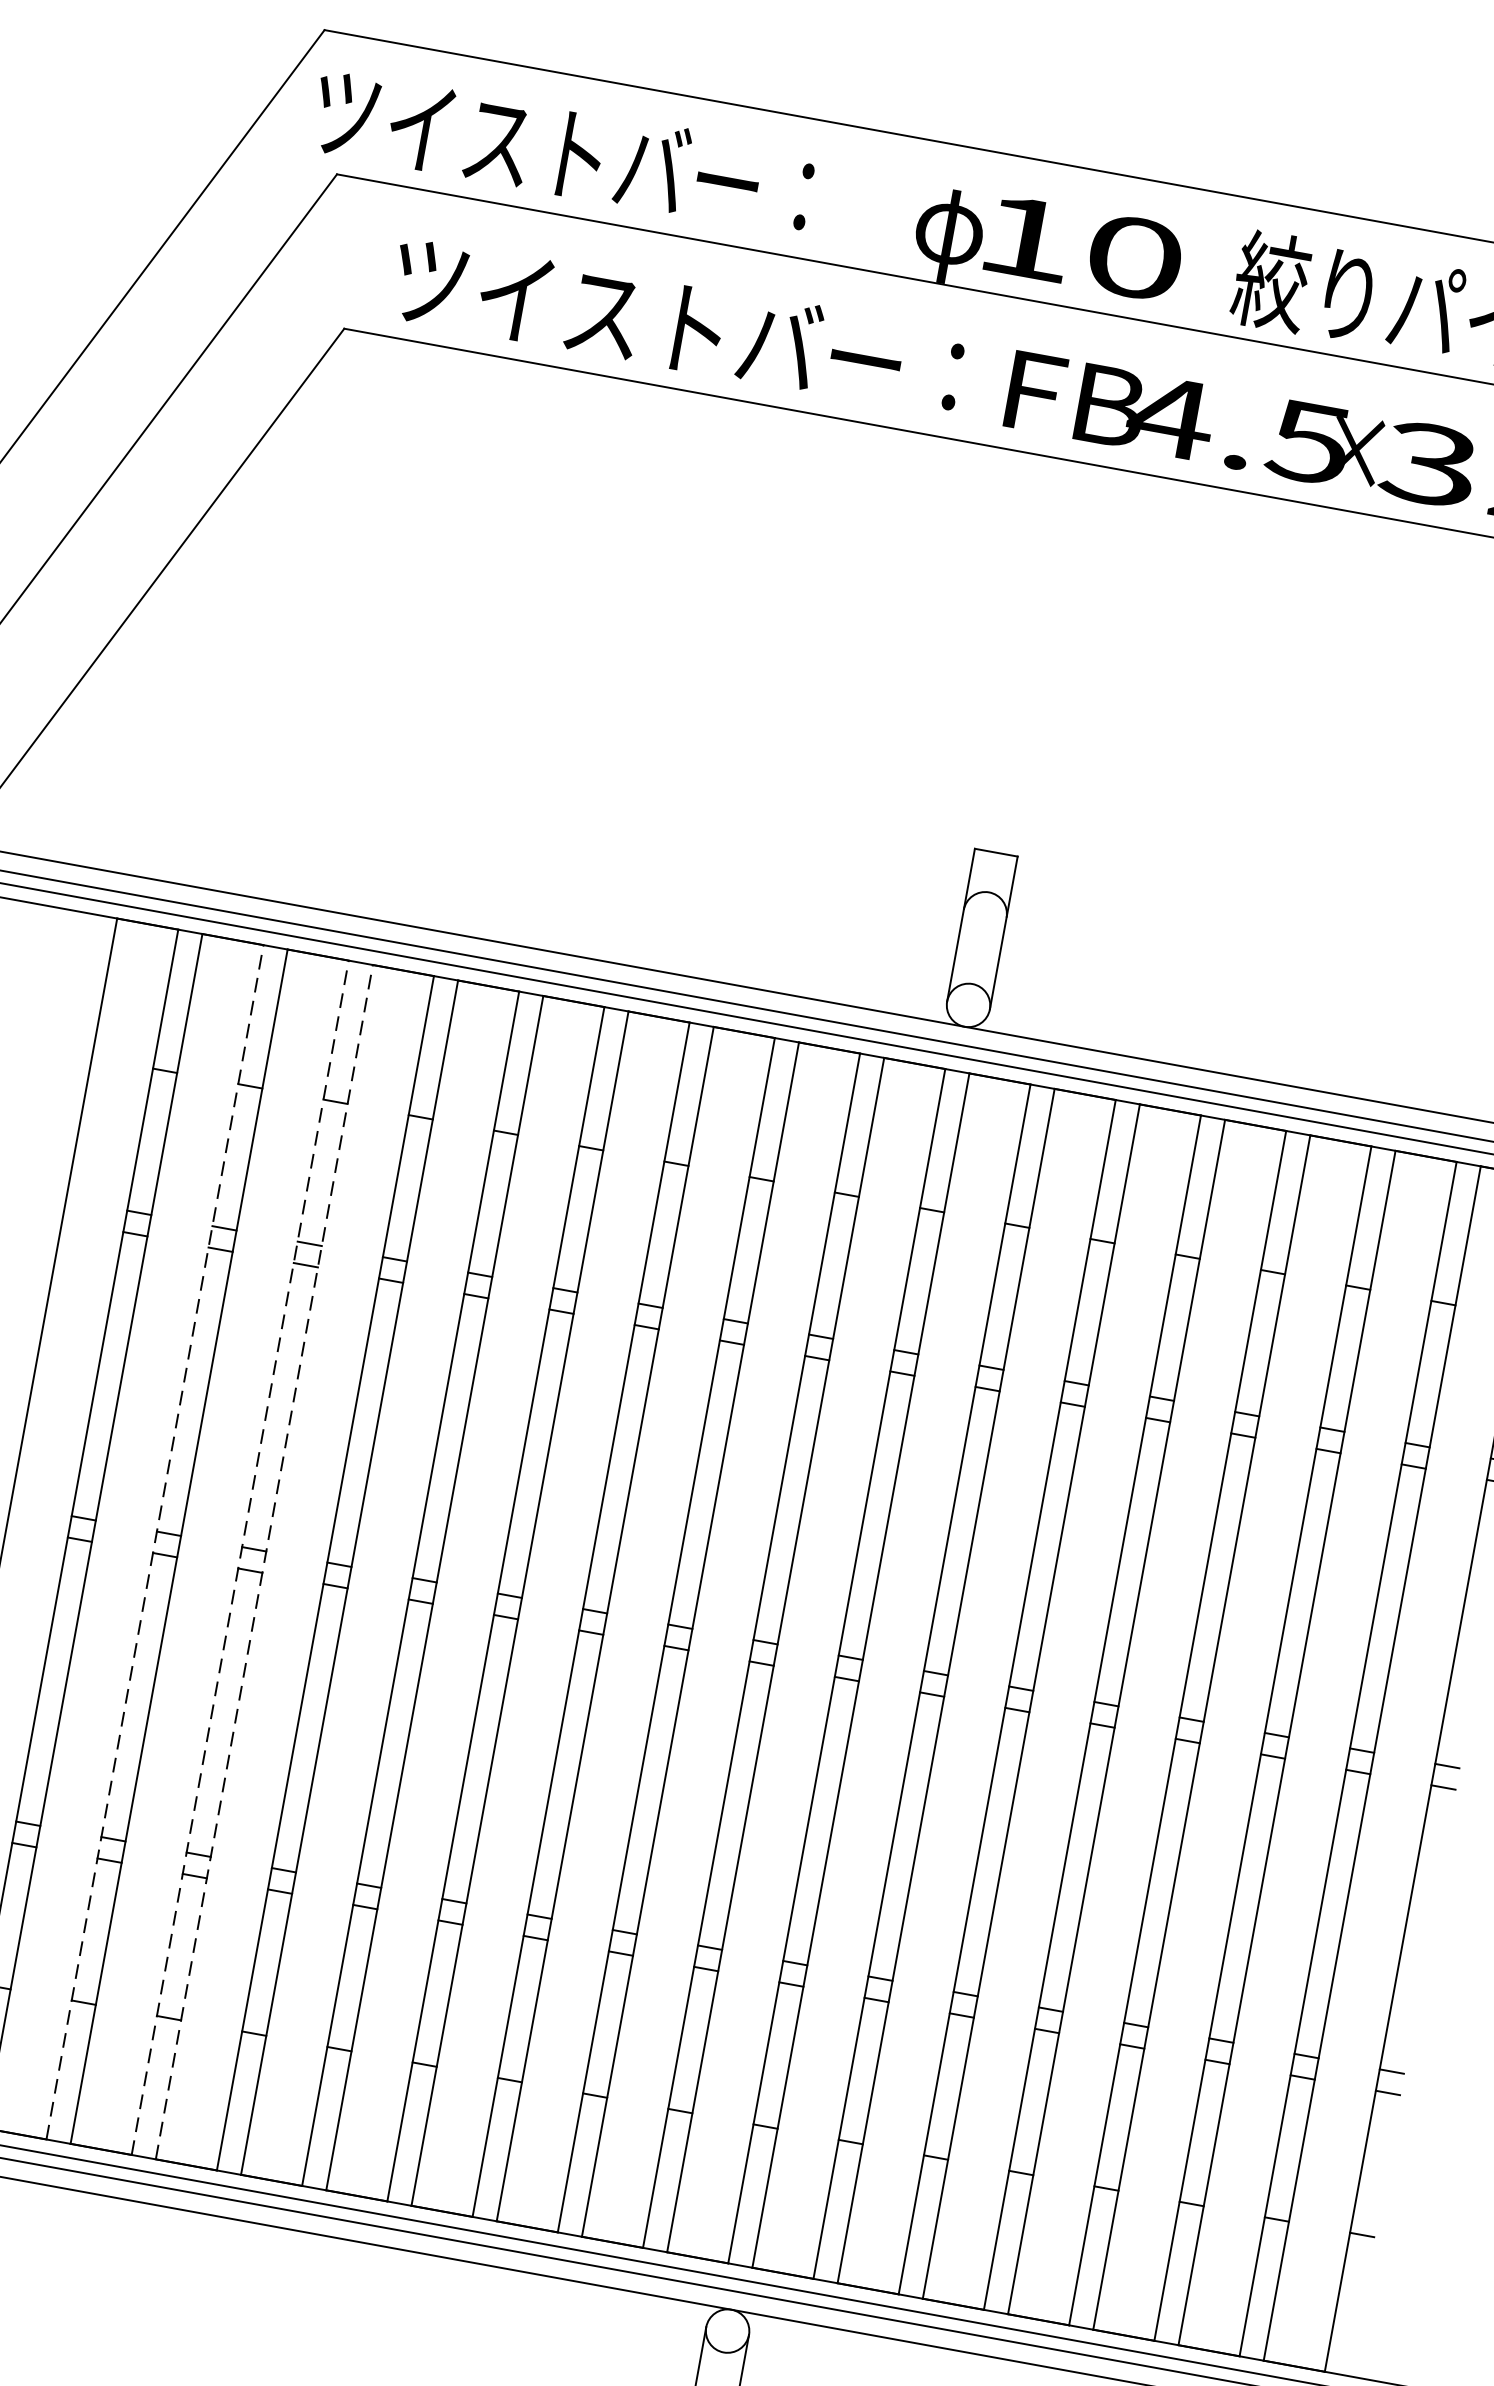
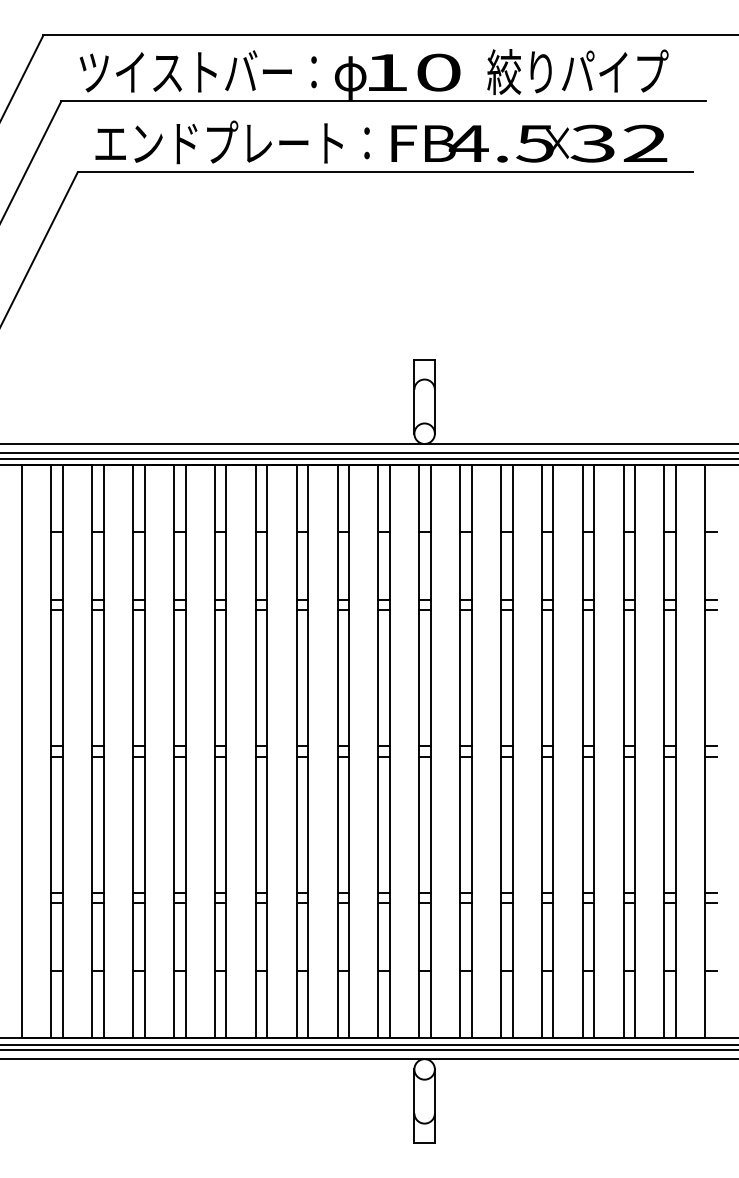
text: (561, 151) -> (197, 71), moved
text: (678, 325) -> (232, 142), ツイストバー： -> エンドプレート：
line: (155, 1542) -> (92, 751), dashed -> solid
line: (240, 1557) -> (133, 751), dashed -> solid
line: (263, 1561) -> (144, 751), dashed -> solid

